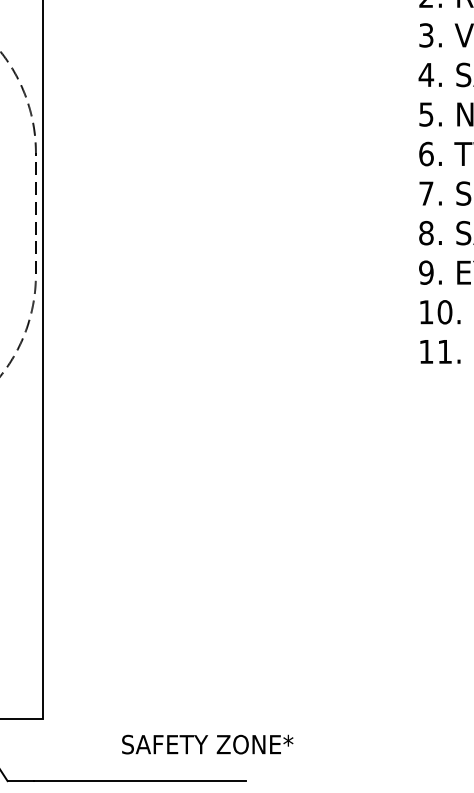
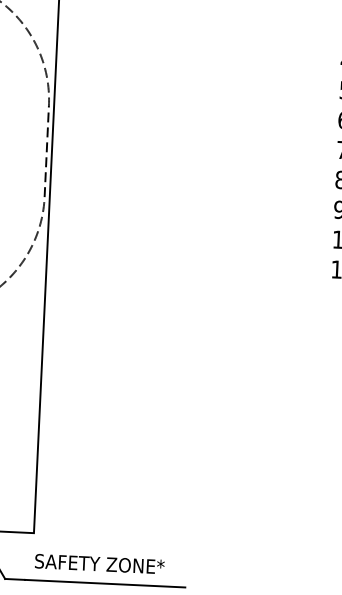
text: (207, 744) -> (99, 564), moved

